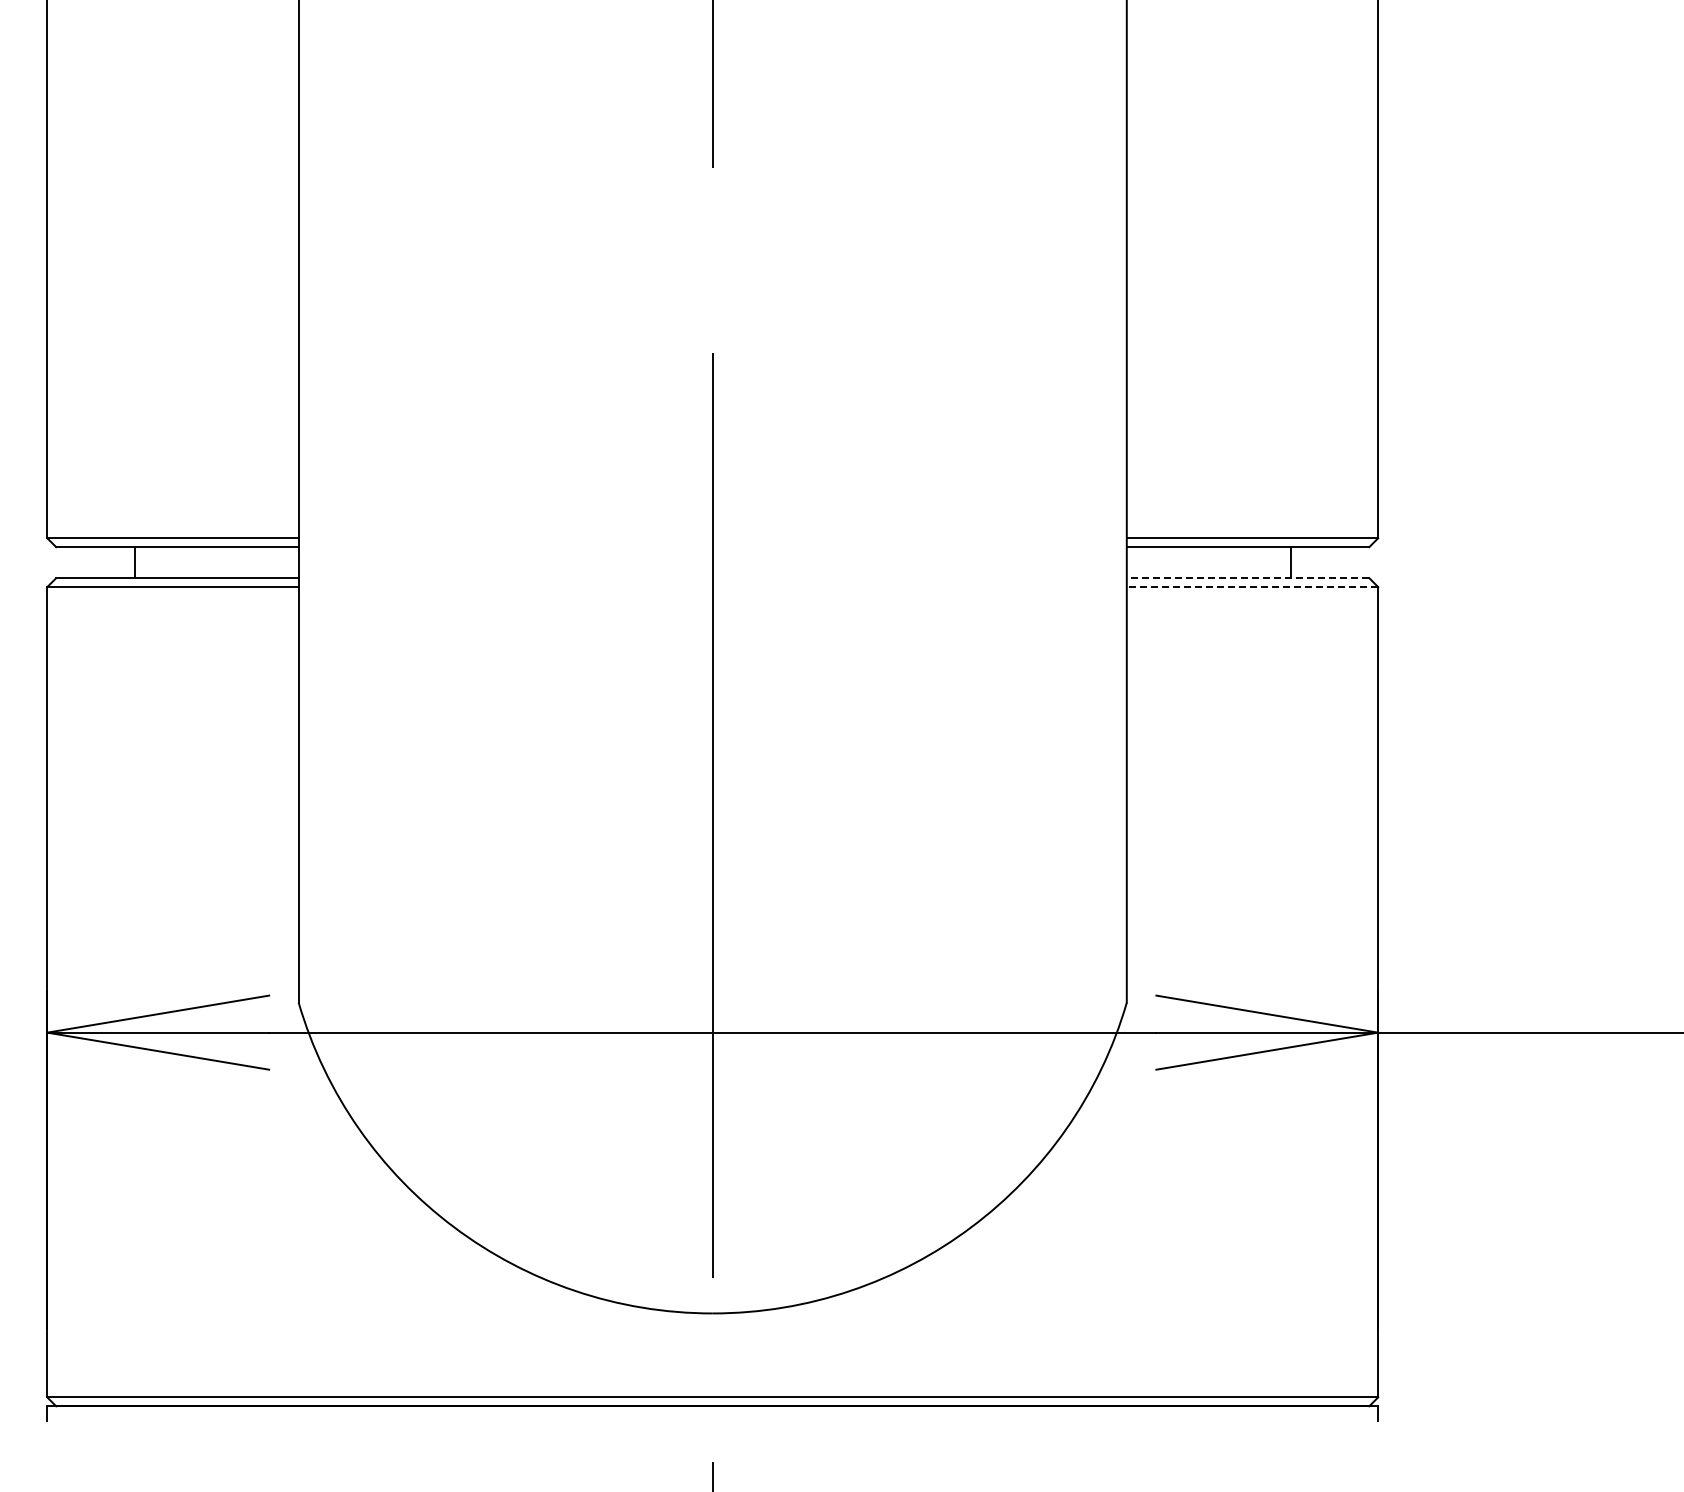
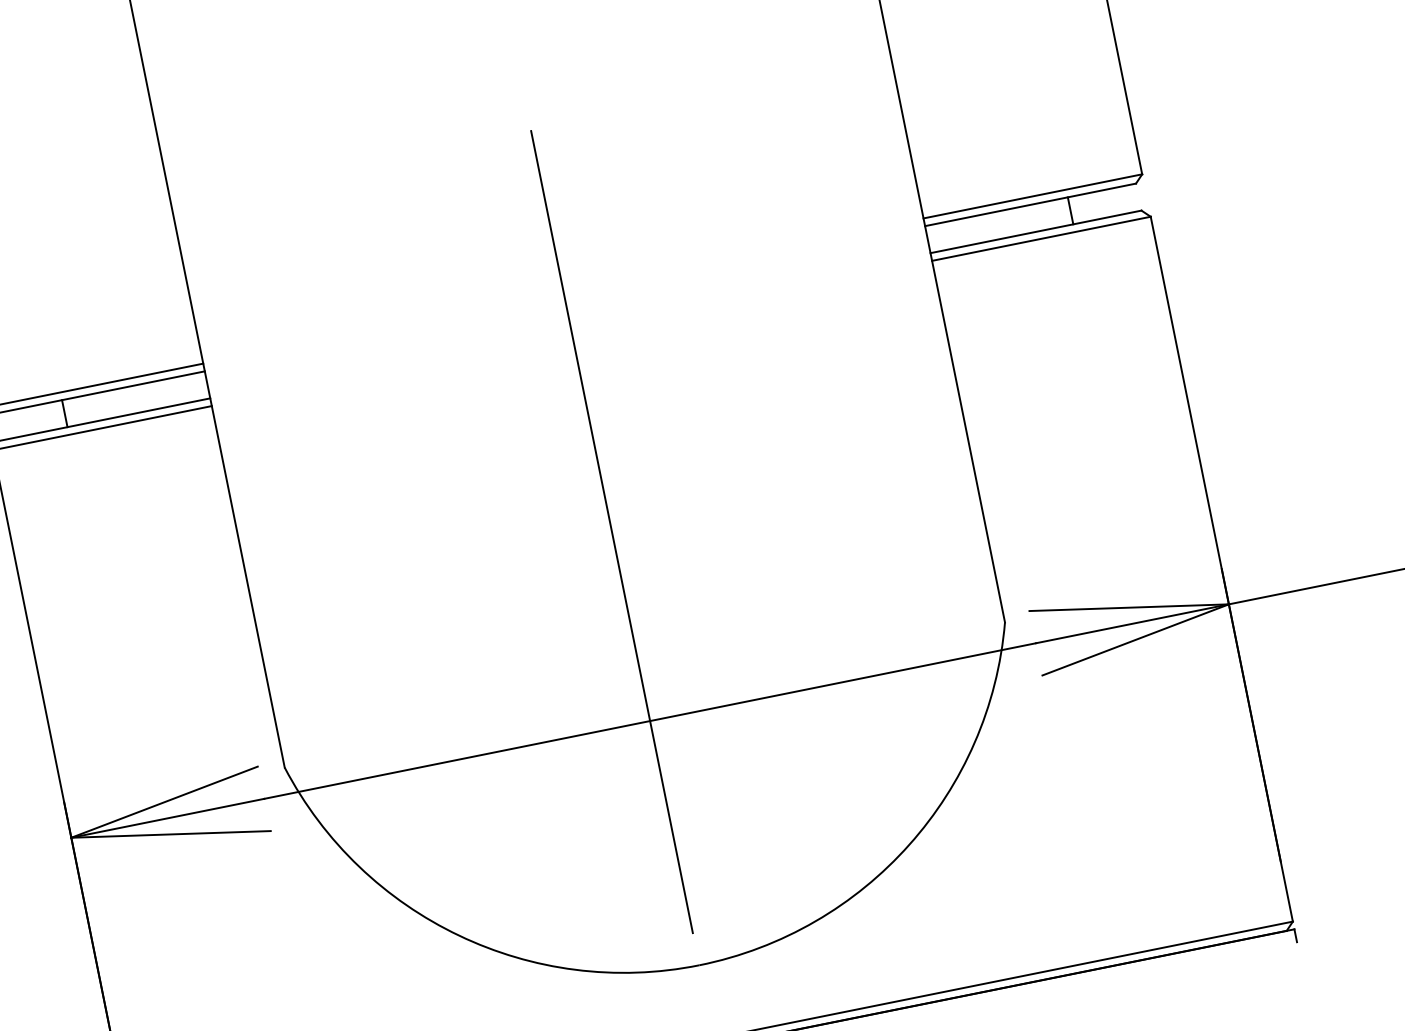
line: (1247, 578) -> (1035, 232), dashed -> solid
line: (1252, 587) -> (1041, 239), dashed -> solid

